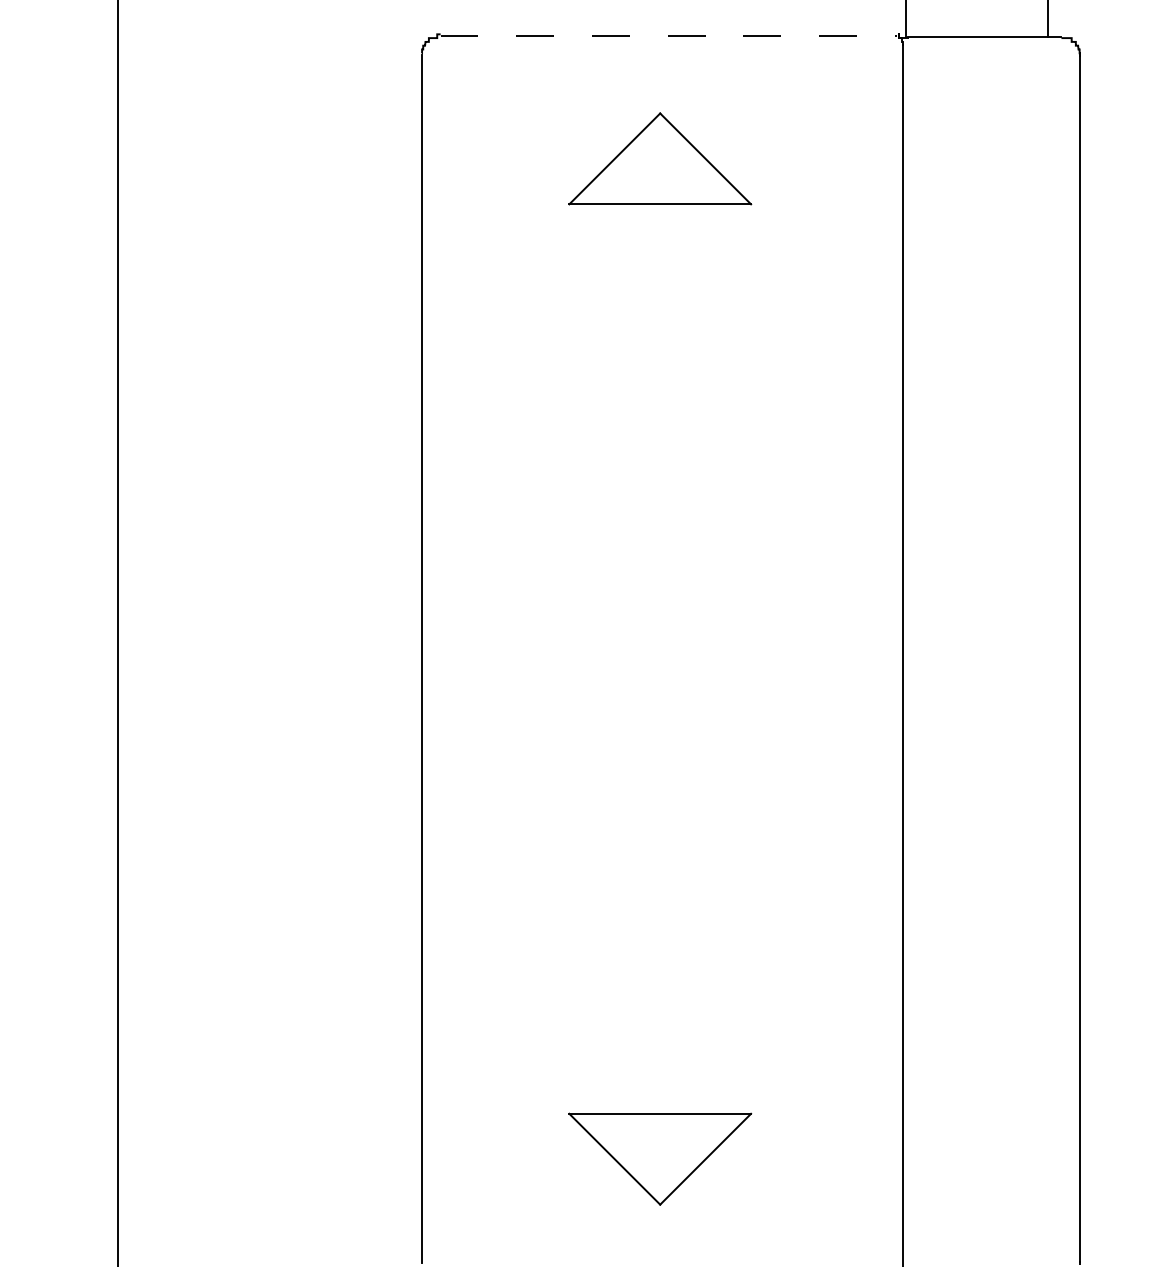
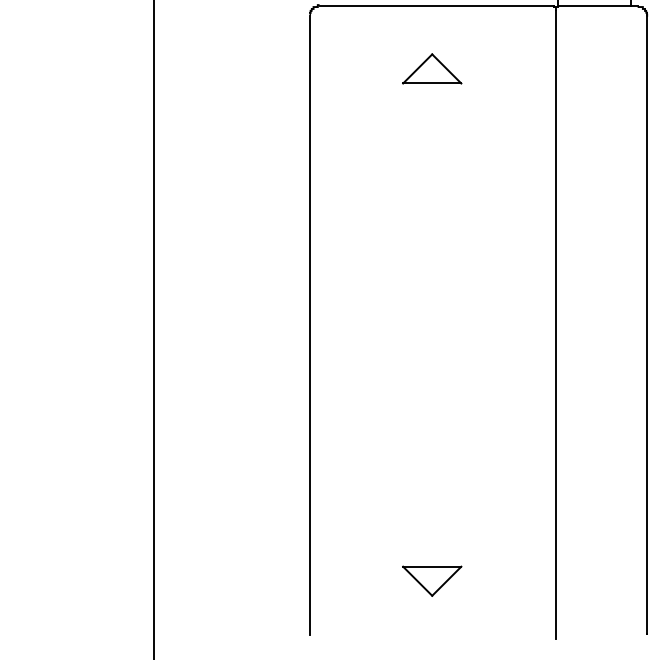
line: (670, 35) -> (437, 5), dashed -> solid
part: (661, 158) -> (432, 68), size x0.62
part: (661, 1157) -> (432, 580), size x0.62

